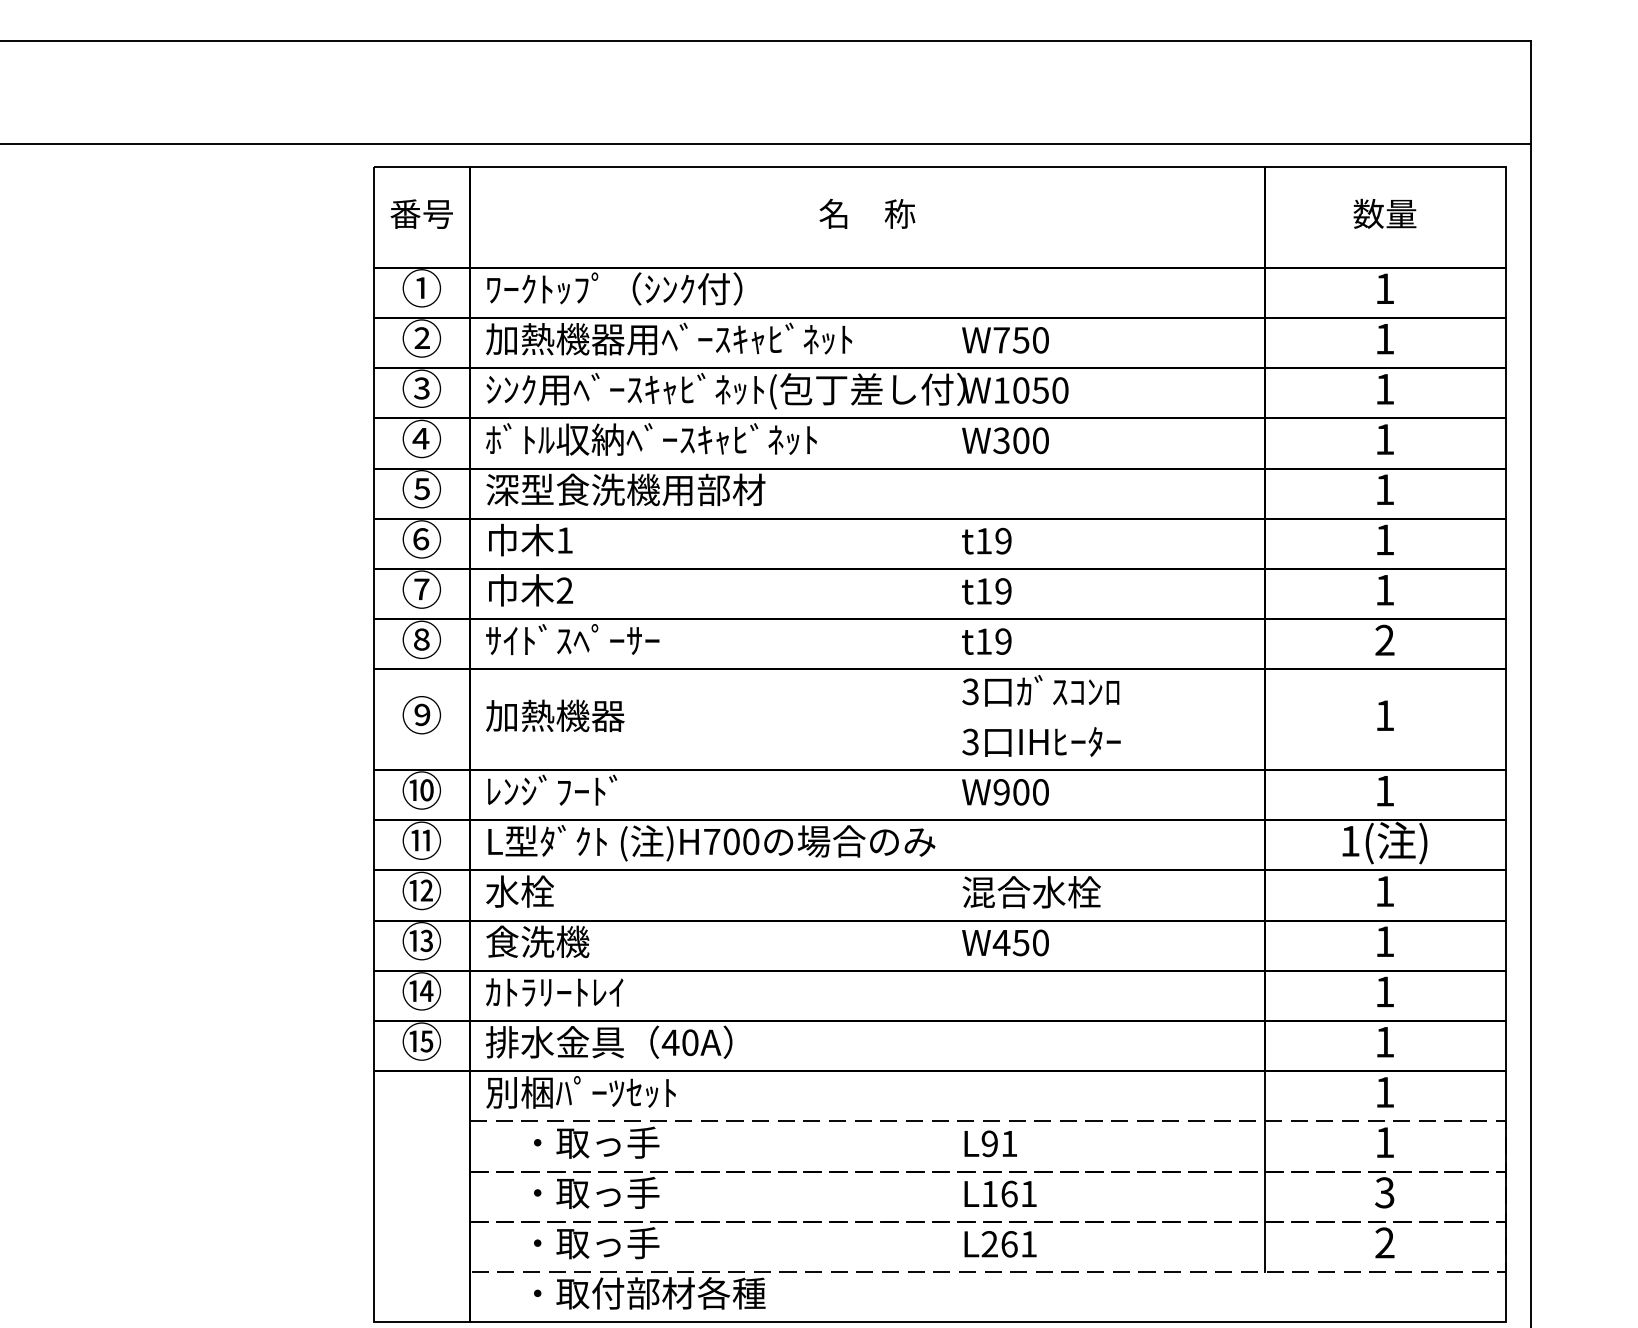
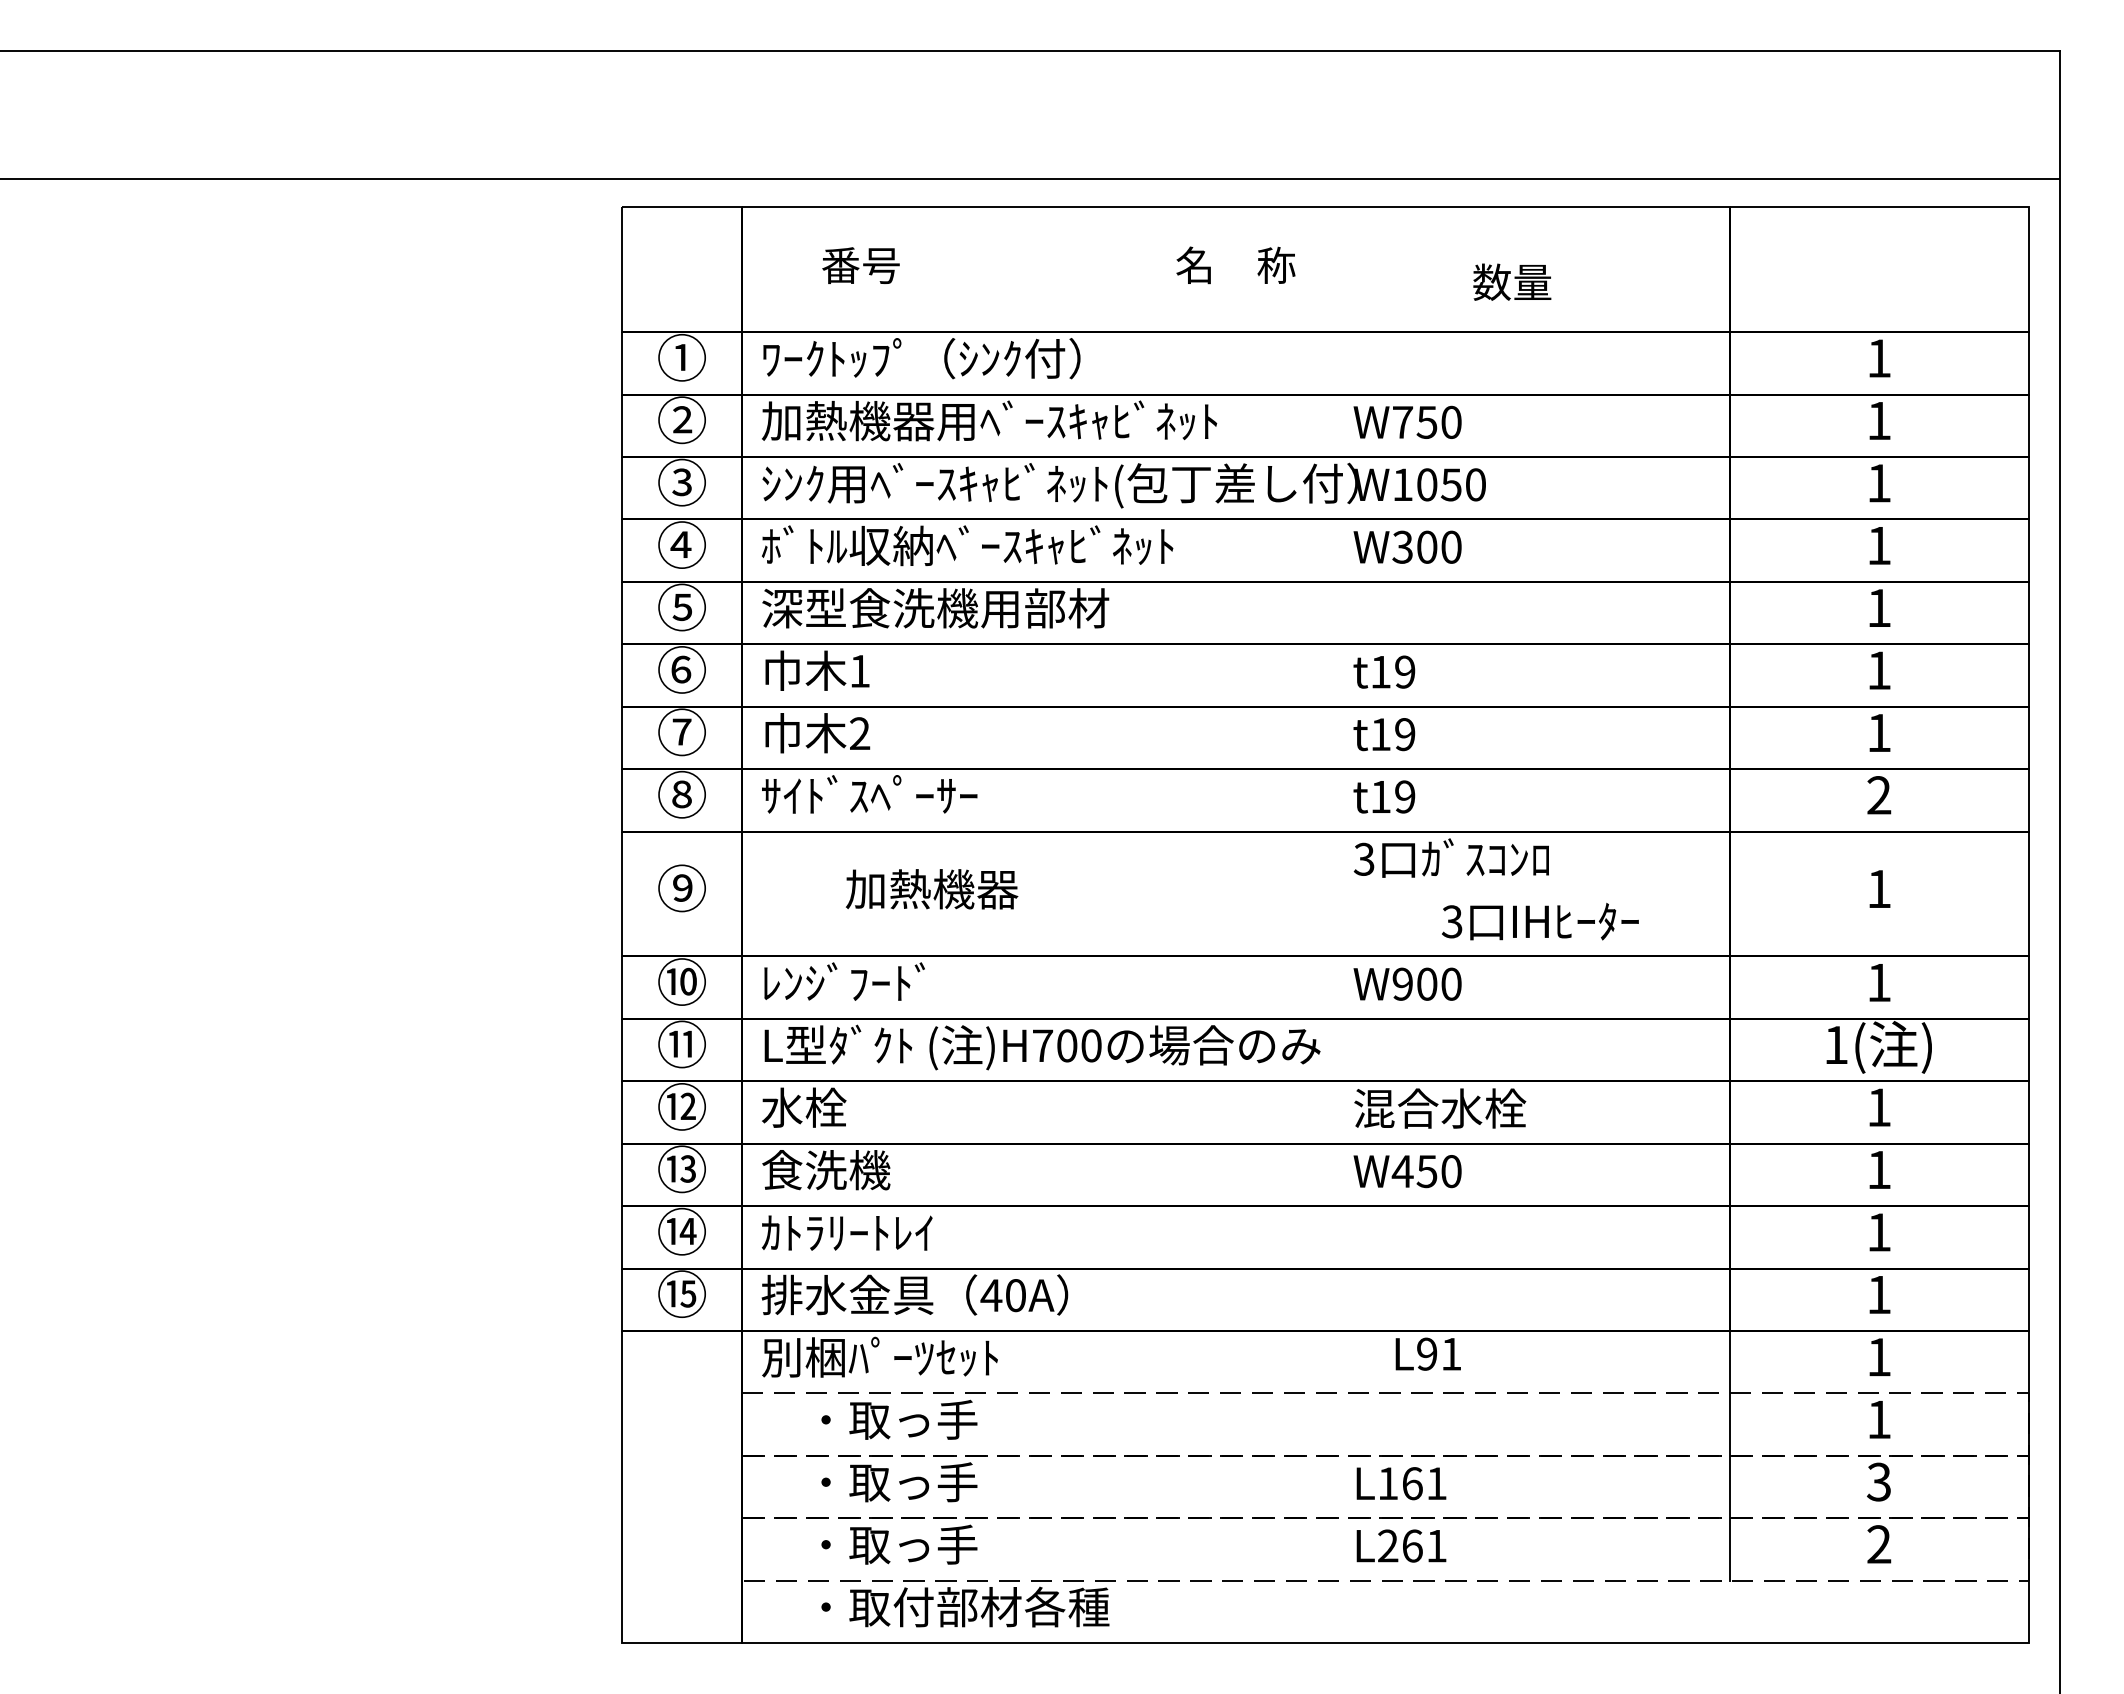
text: (1385, 213) -> (1512, 281), moved
text: (421, 214) -> (860, 265), moved
text: (554, 716) -> (931, 889), moved
text: (1041, 741) -> (1540, 921), moved
text: (990, 1143) -> (1427, 1353), moved

